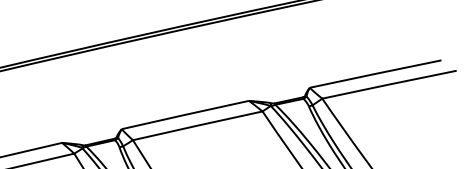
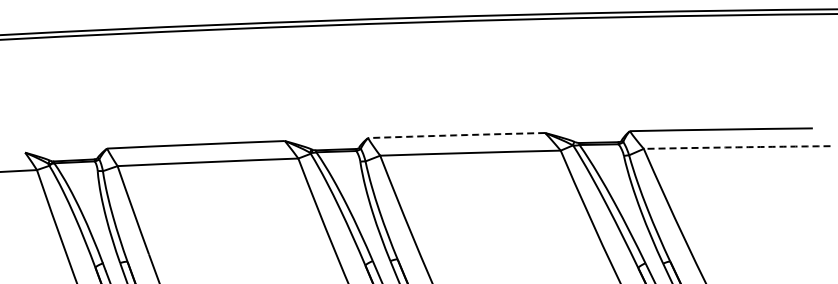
arc: (389, 84) -> (737, 147), solid -> dashed
arc: (185, 115) -> (456, 135), solid -> dashed

